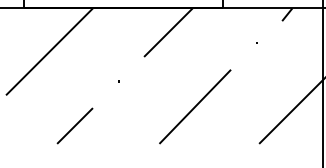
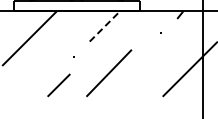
line: (168, 33) -> (105, 26), solid -> dashed
line: (195, 107) -> (109, 73), moved
line: (74, 126) -> (58, 85), moved

